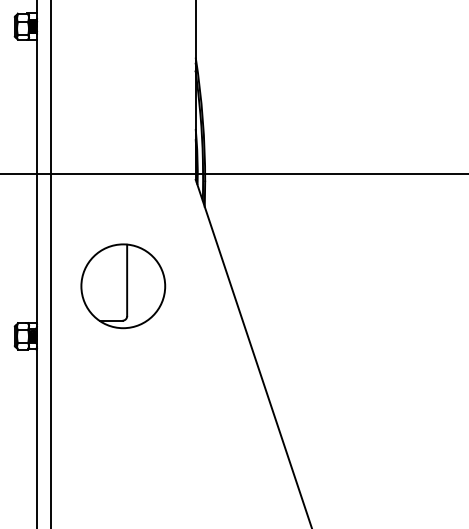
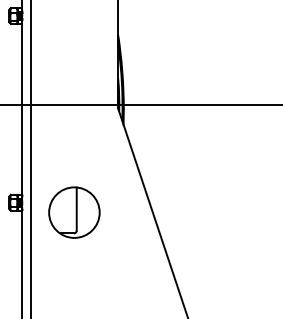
part: (123, 286) -> (74, 212), moved

